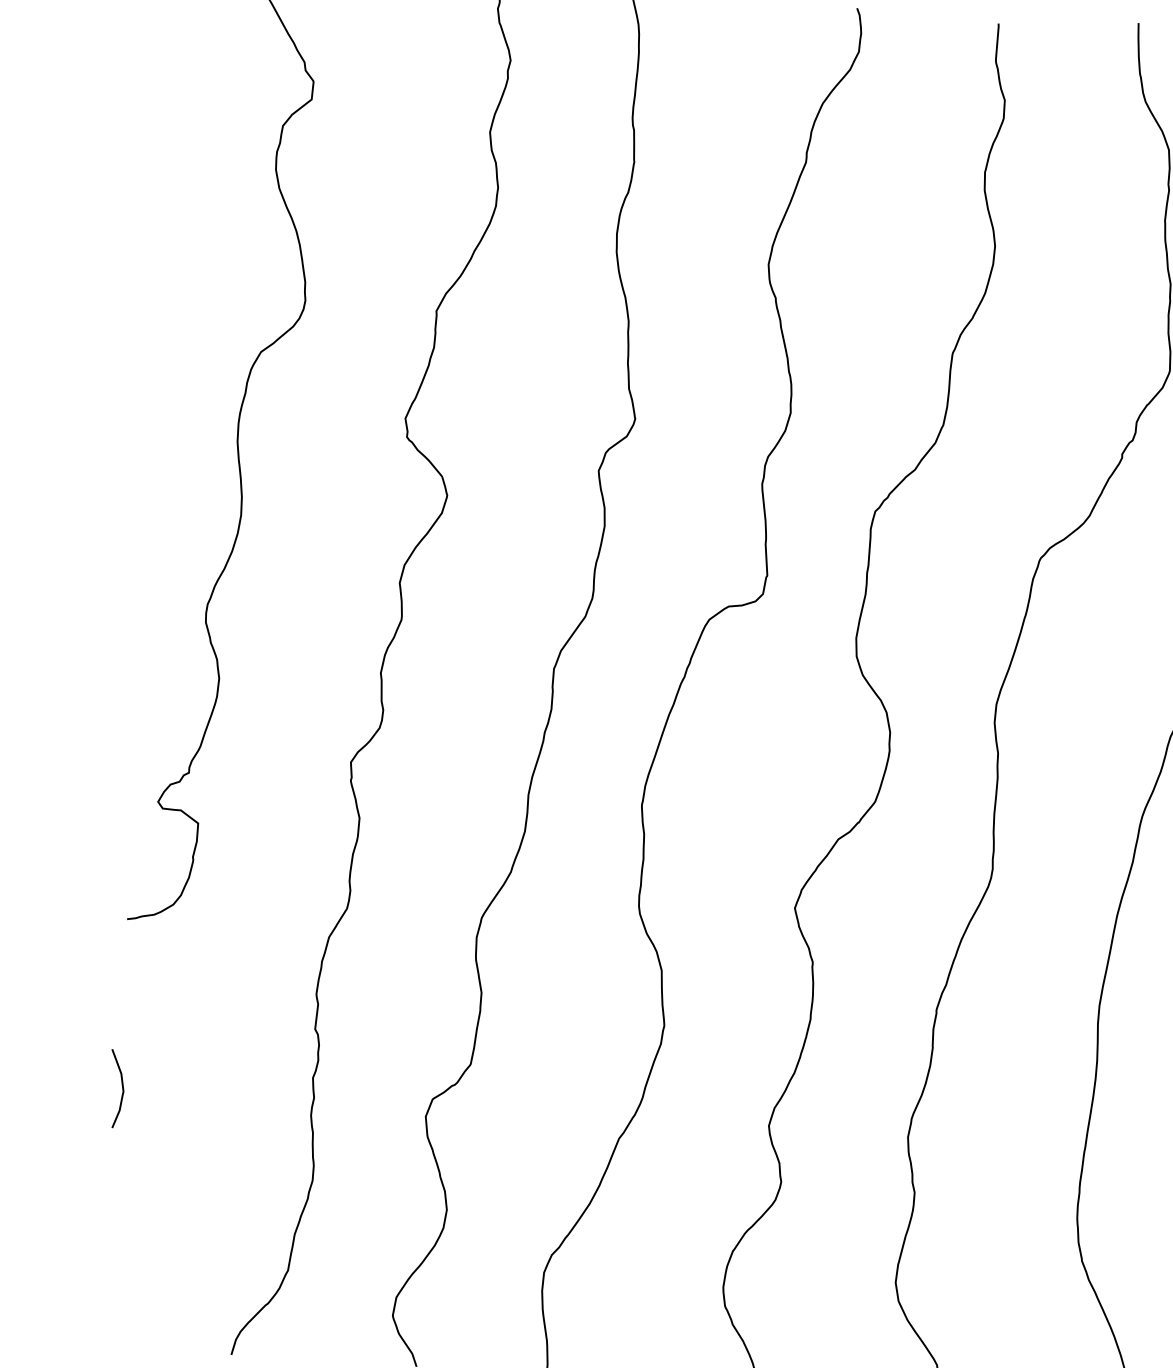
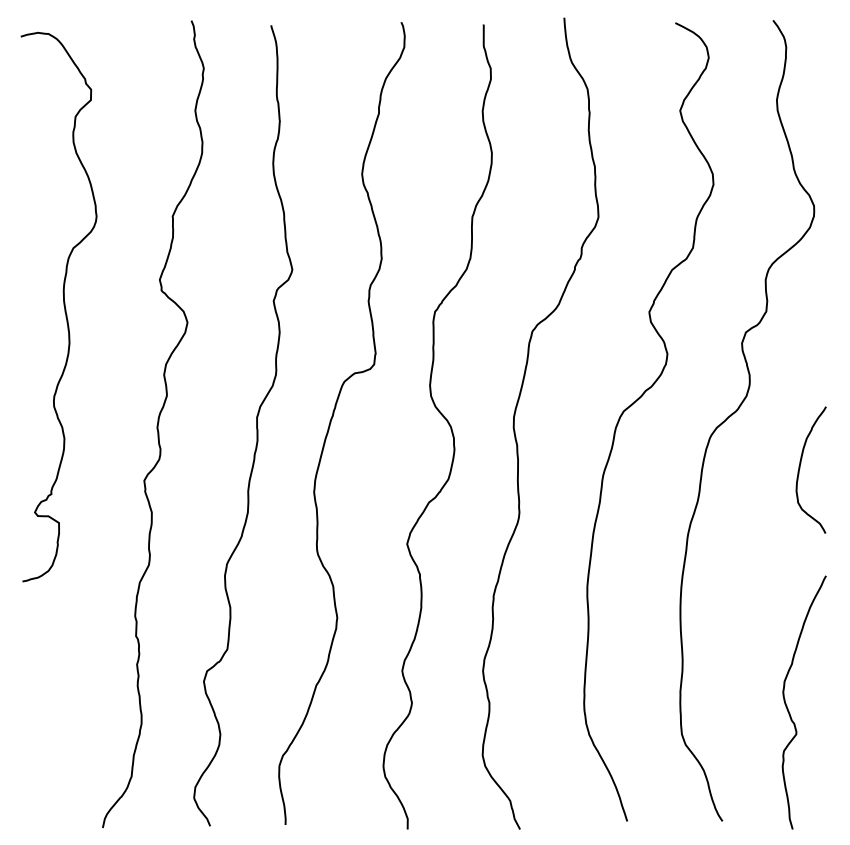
curve: (120, 1085) -> (26, 677), removed

